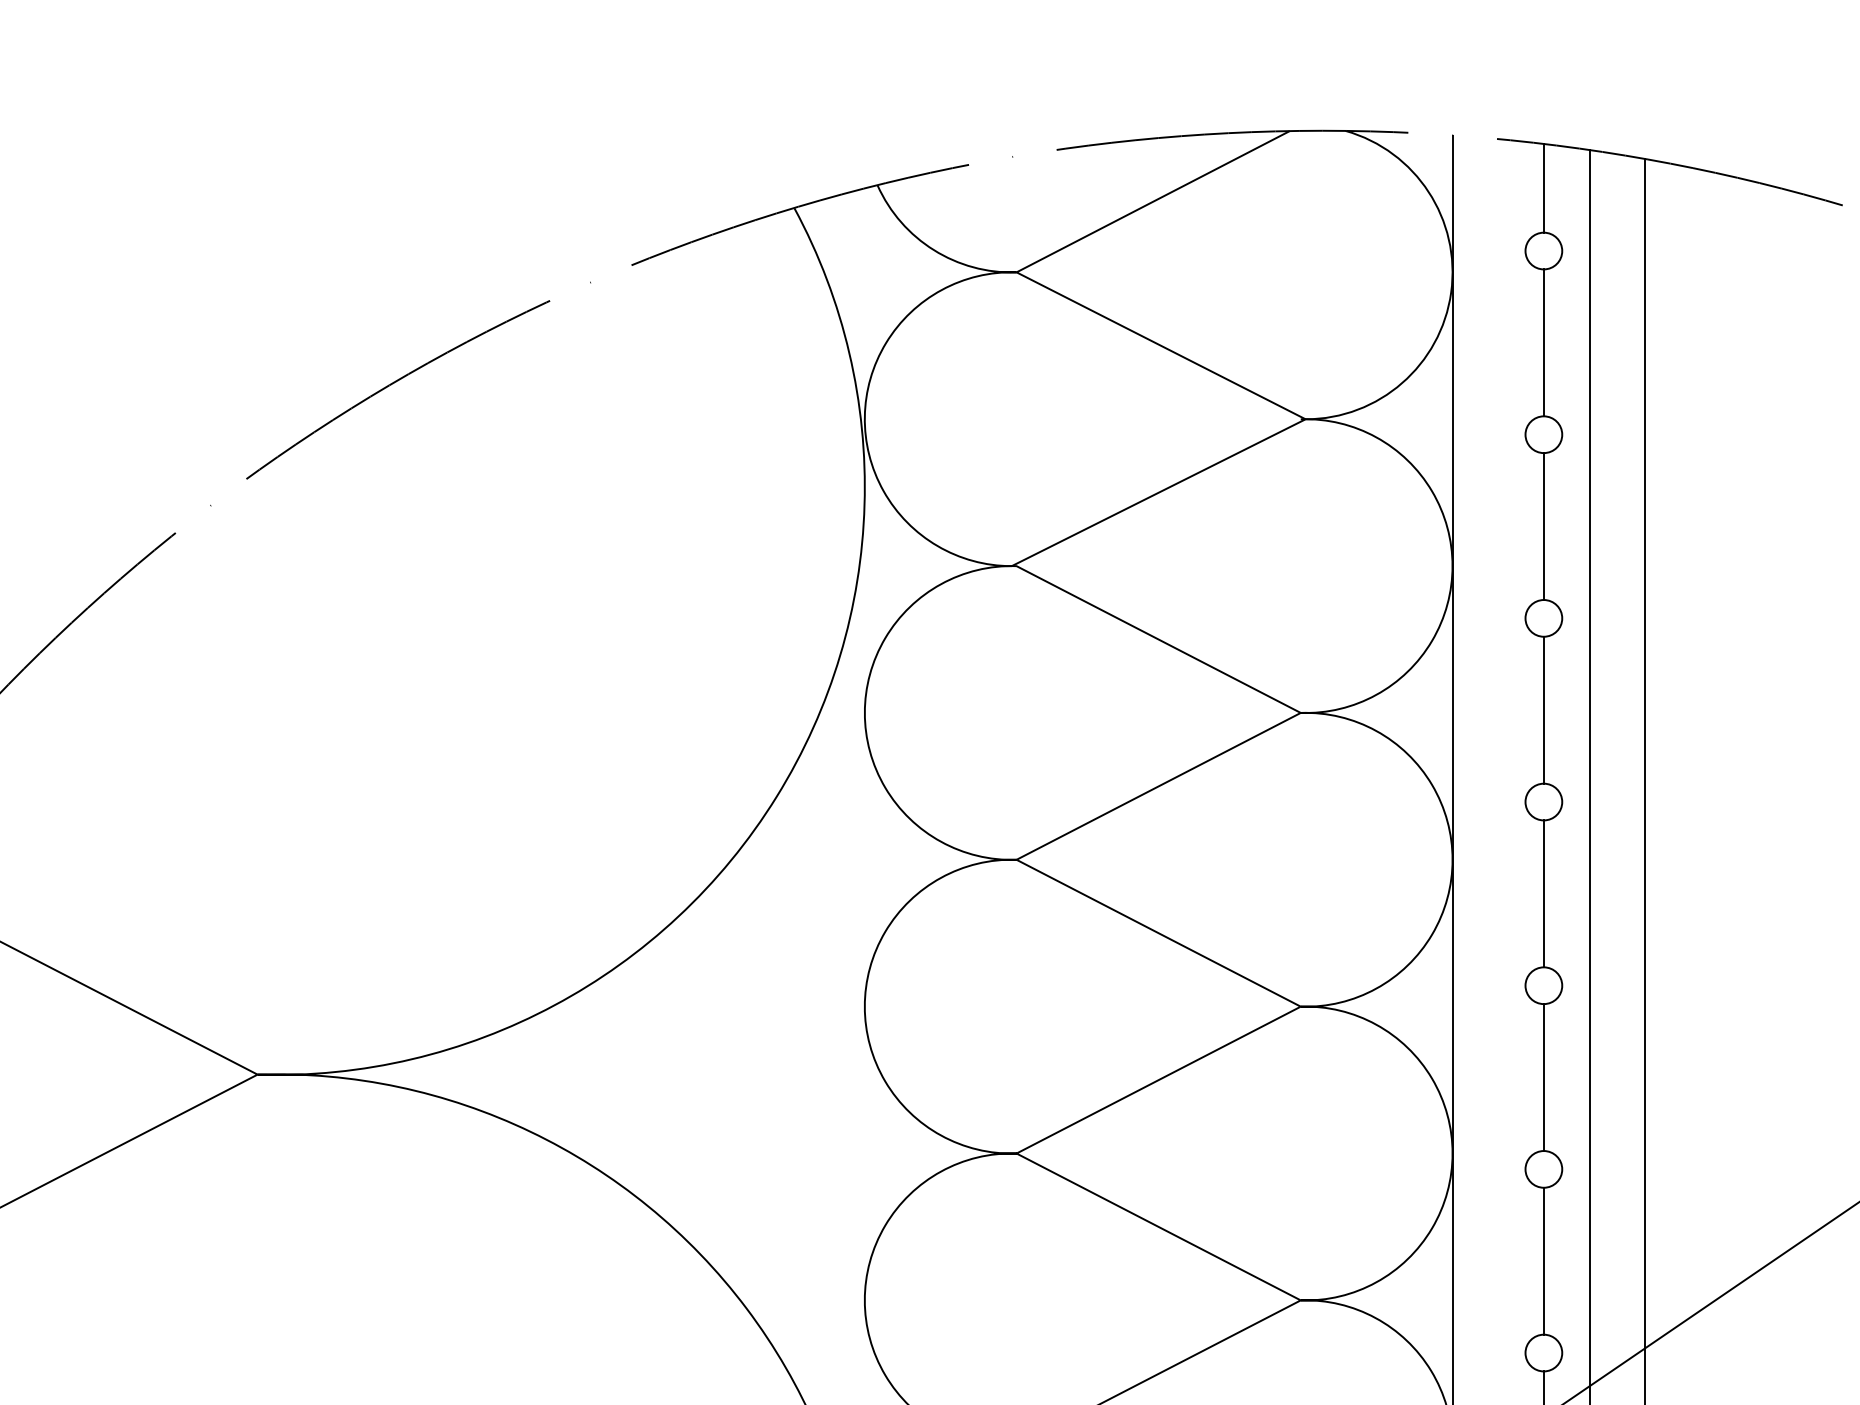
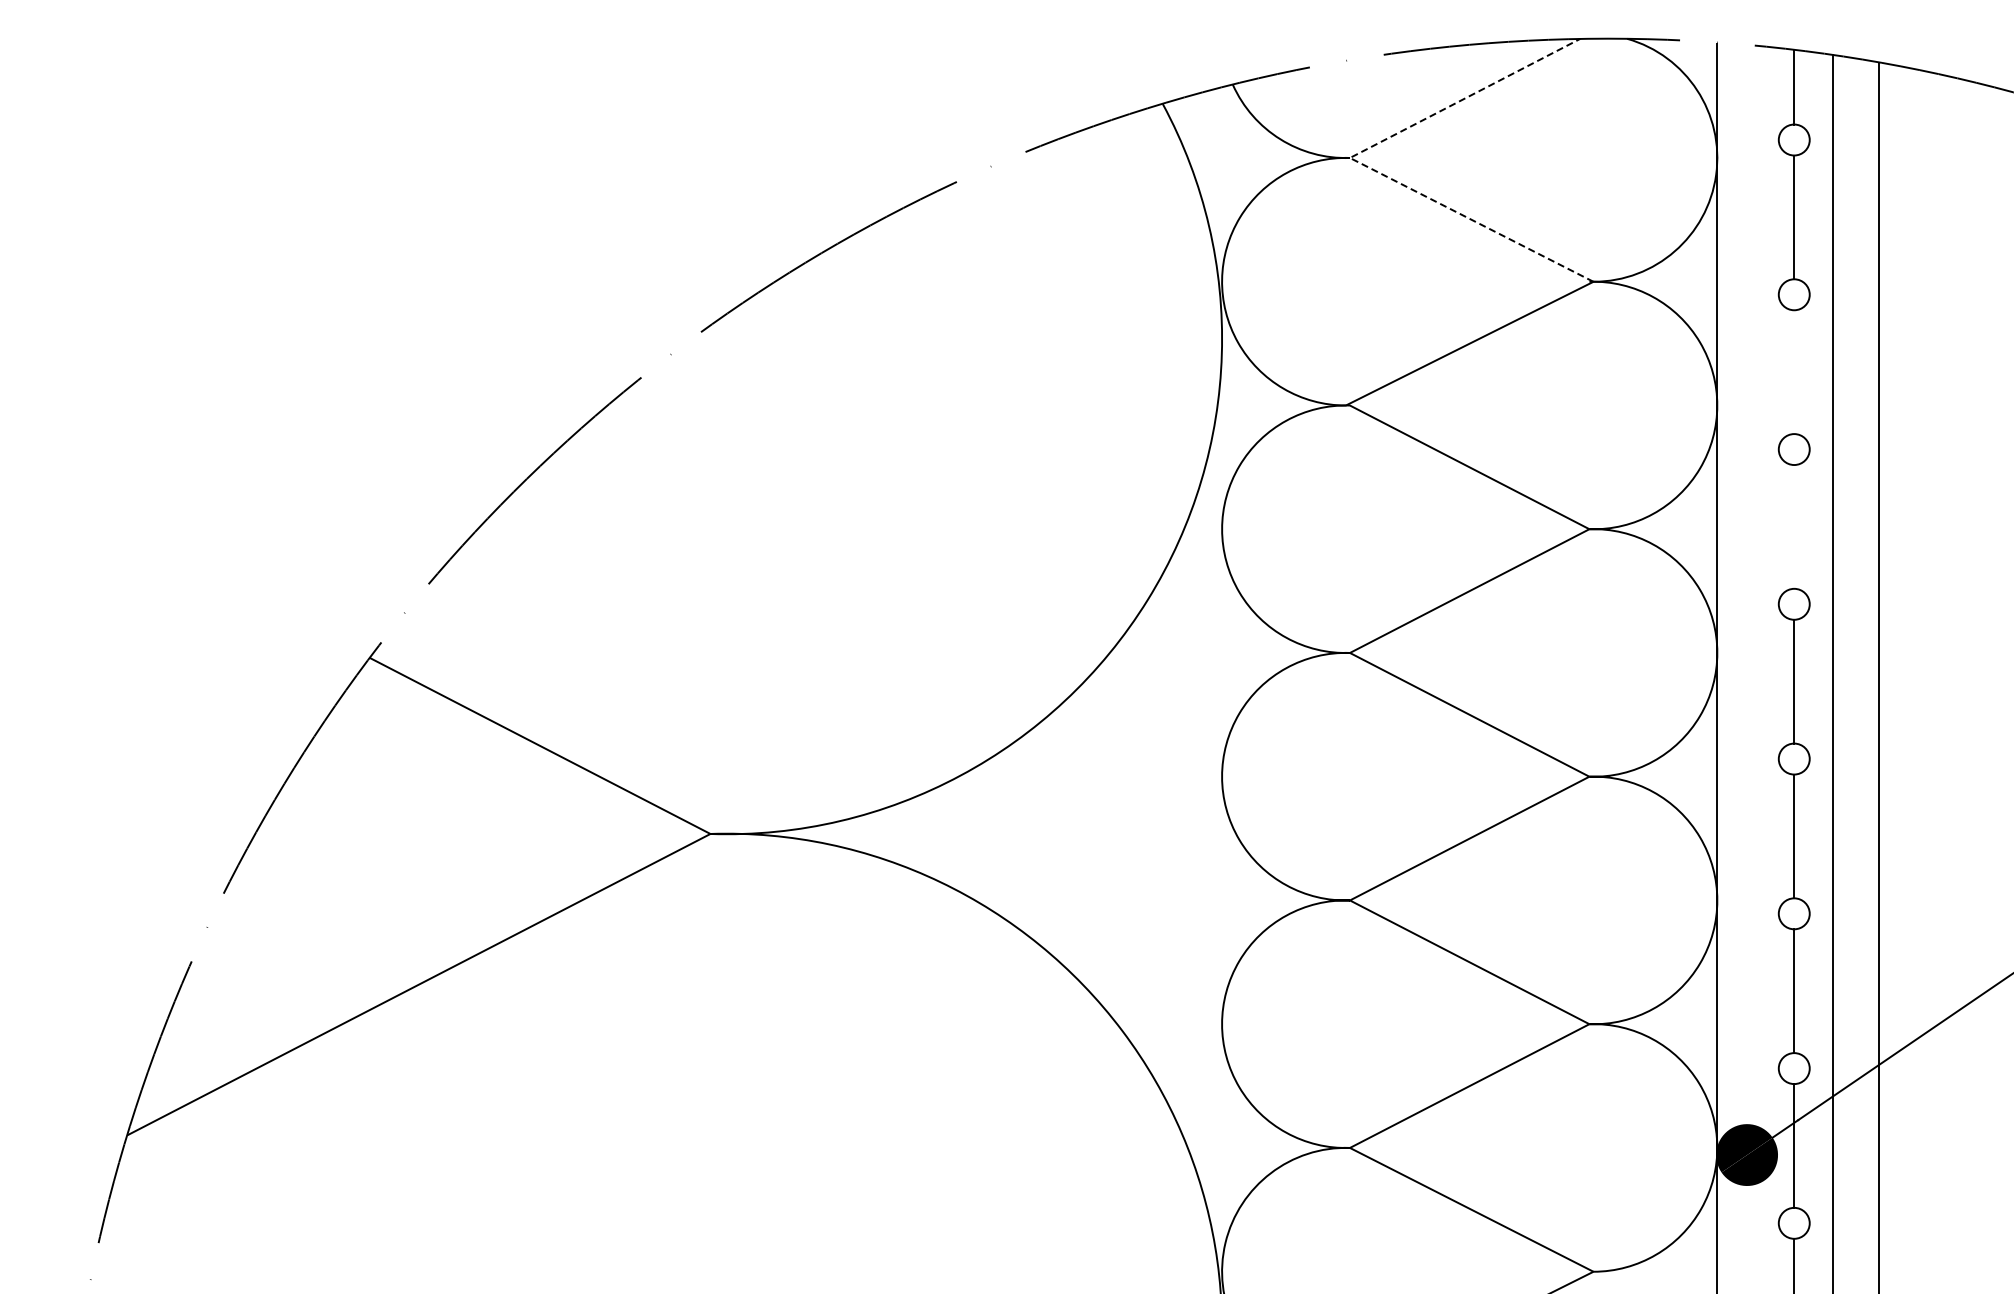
line: (1023, 275) -> (1355, 160), solid -> dashed
line: (1544, 526) -> (1794, 372), removed
line: (1544, 709) -> (1794, 526), removed

